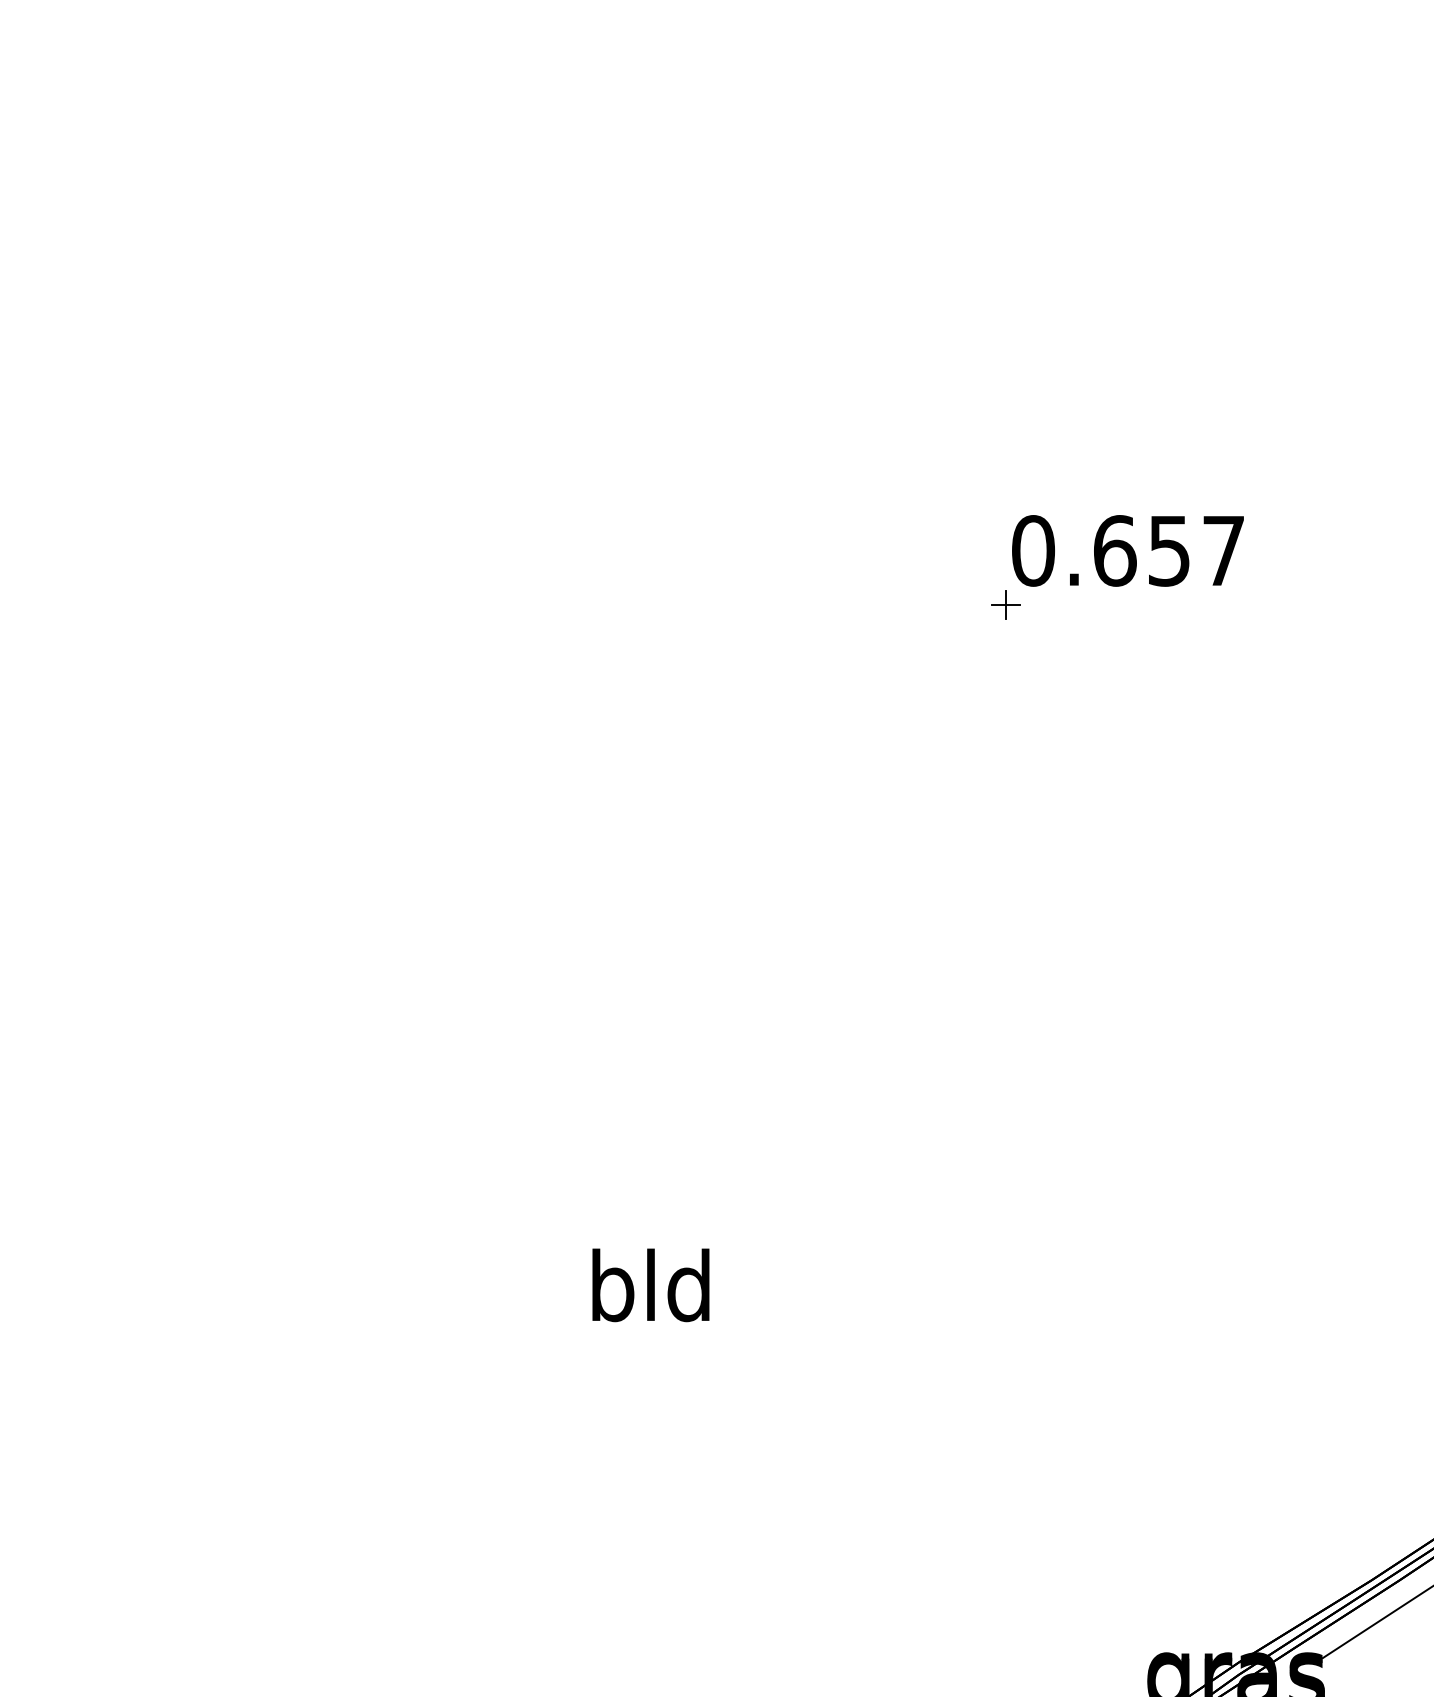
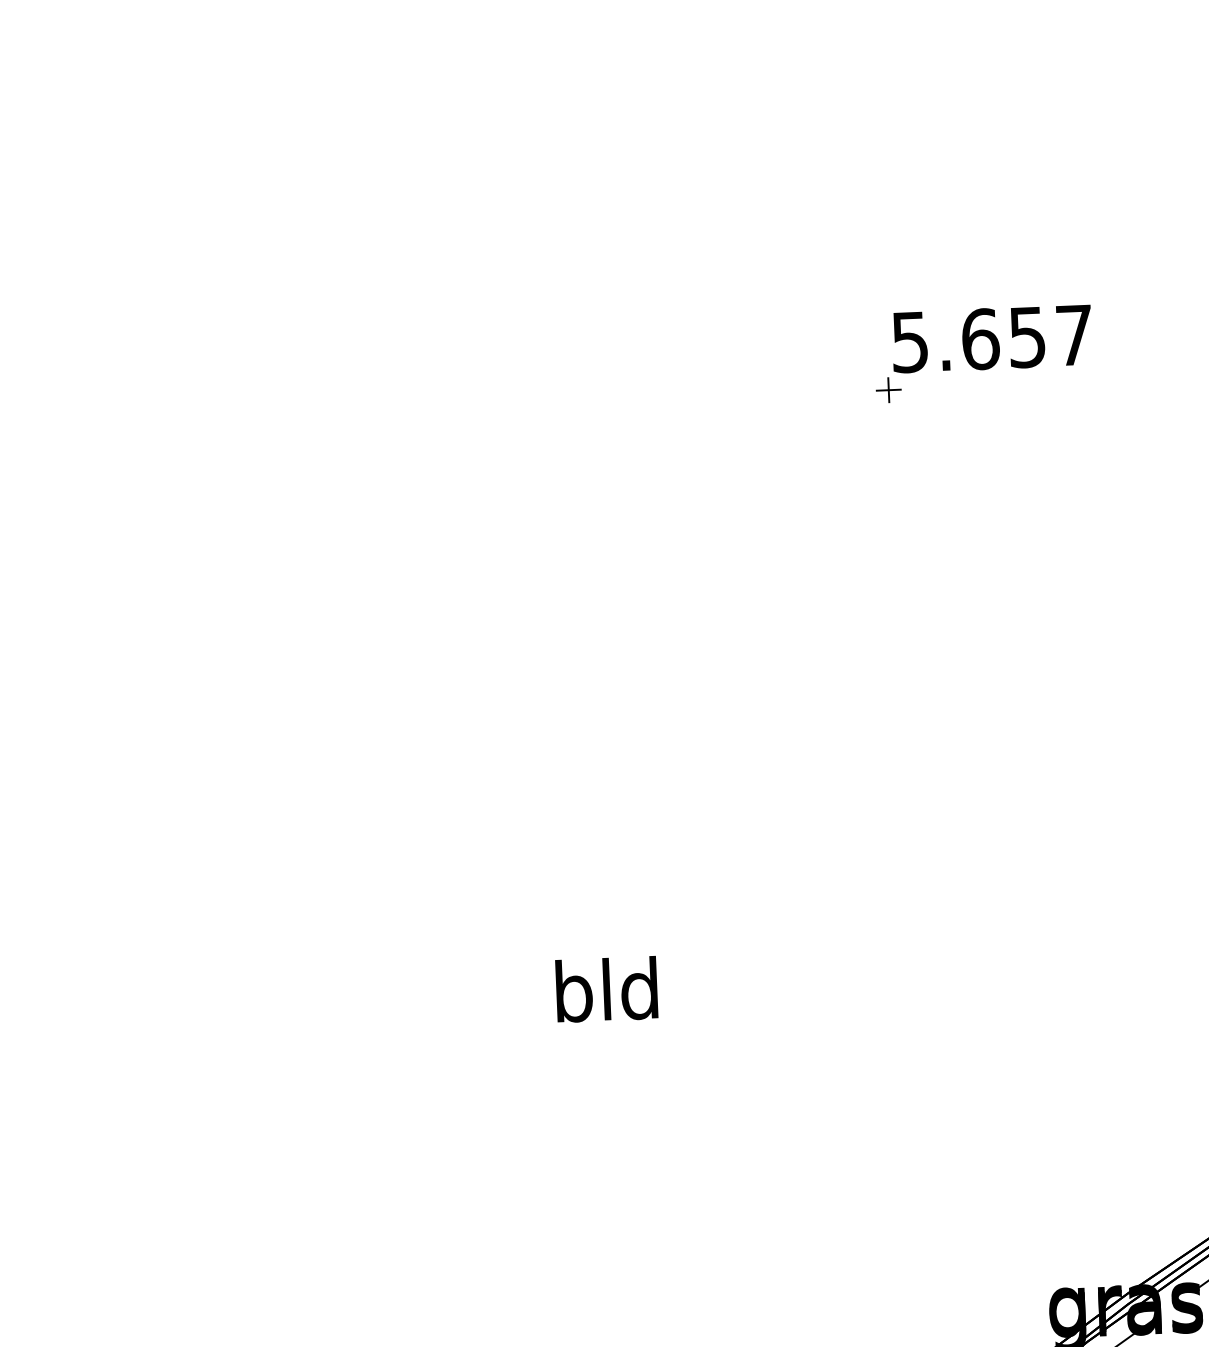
text: (1033, 550) -> (910, 341), 0.657 -> 5.657

